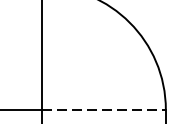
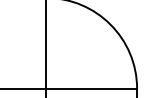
line: (105, 109) -> (92, 88), dashed -> solid

